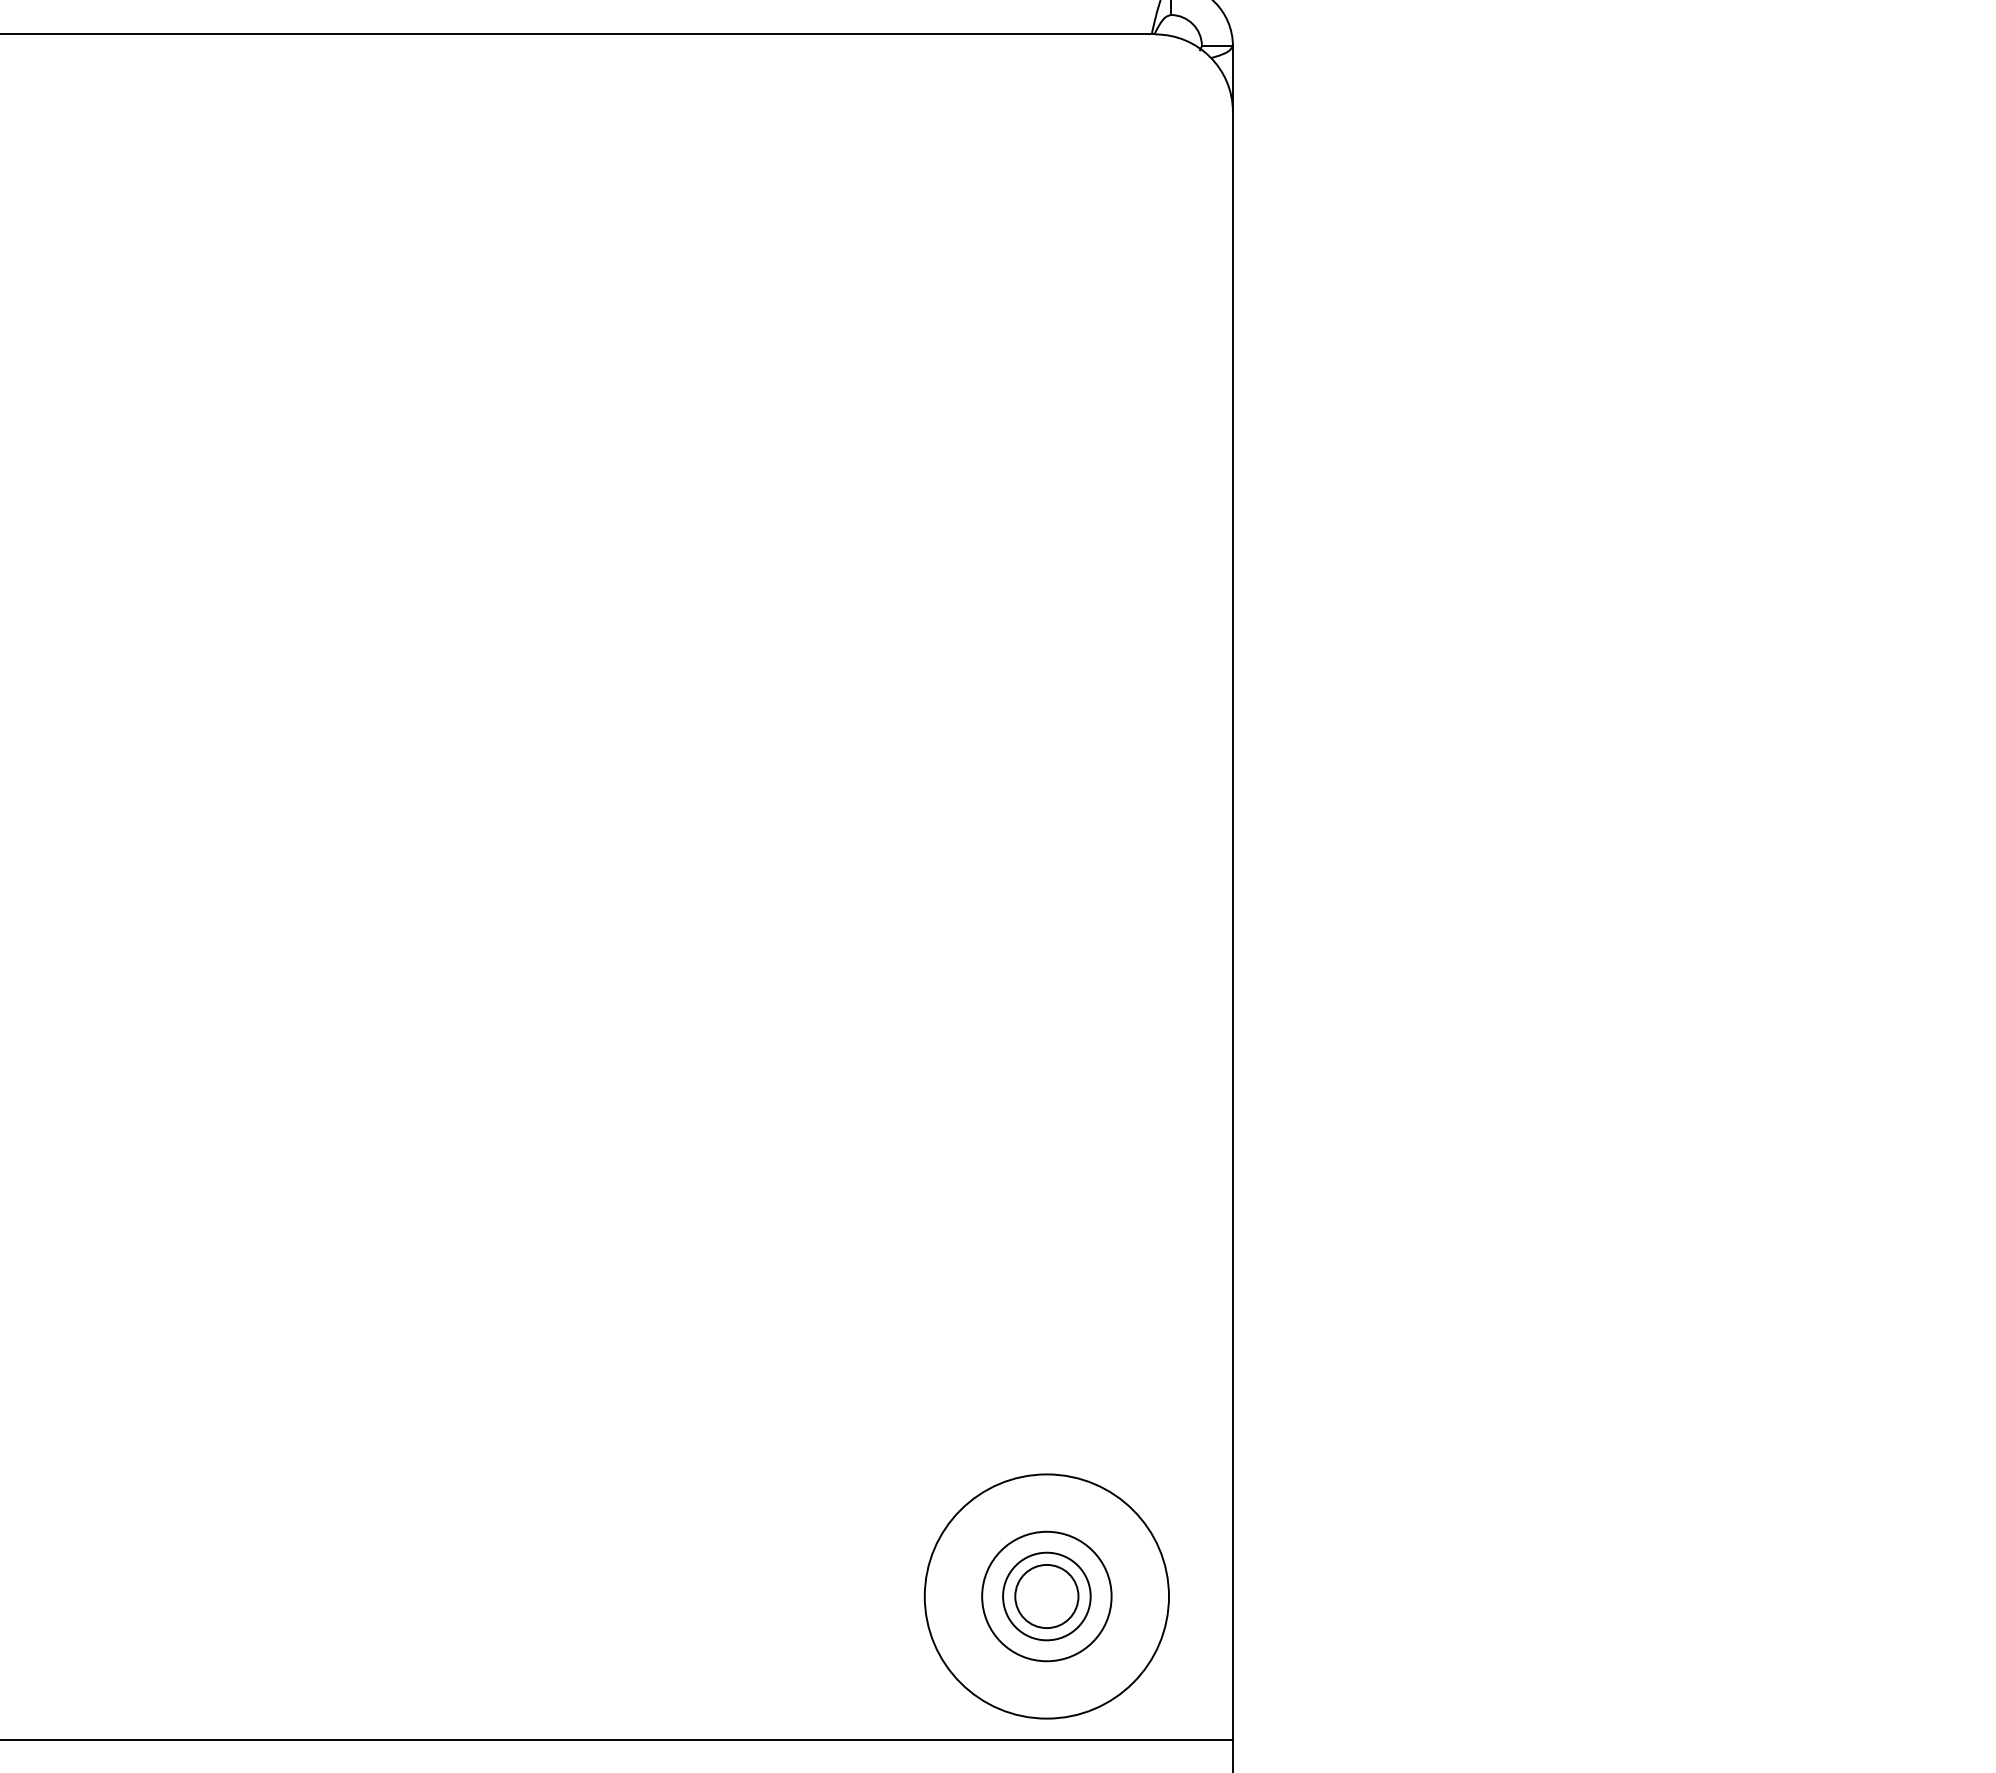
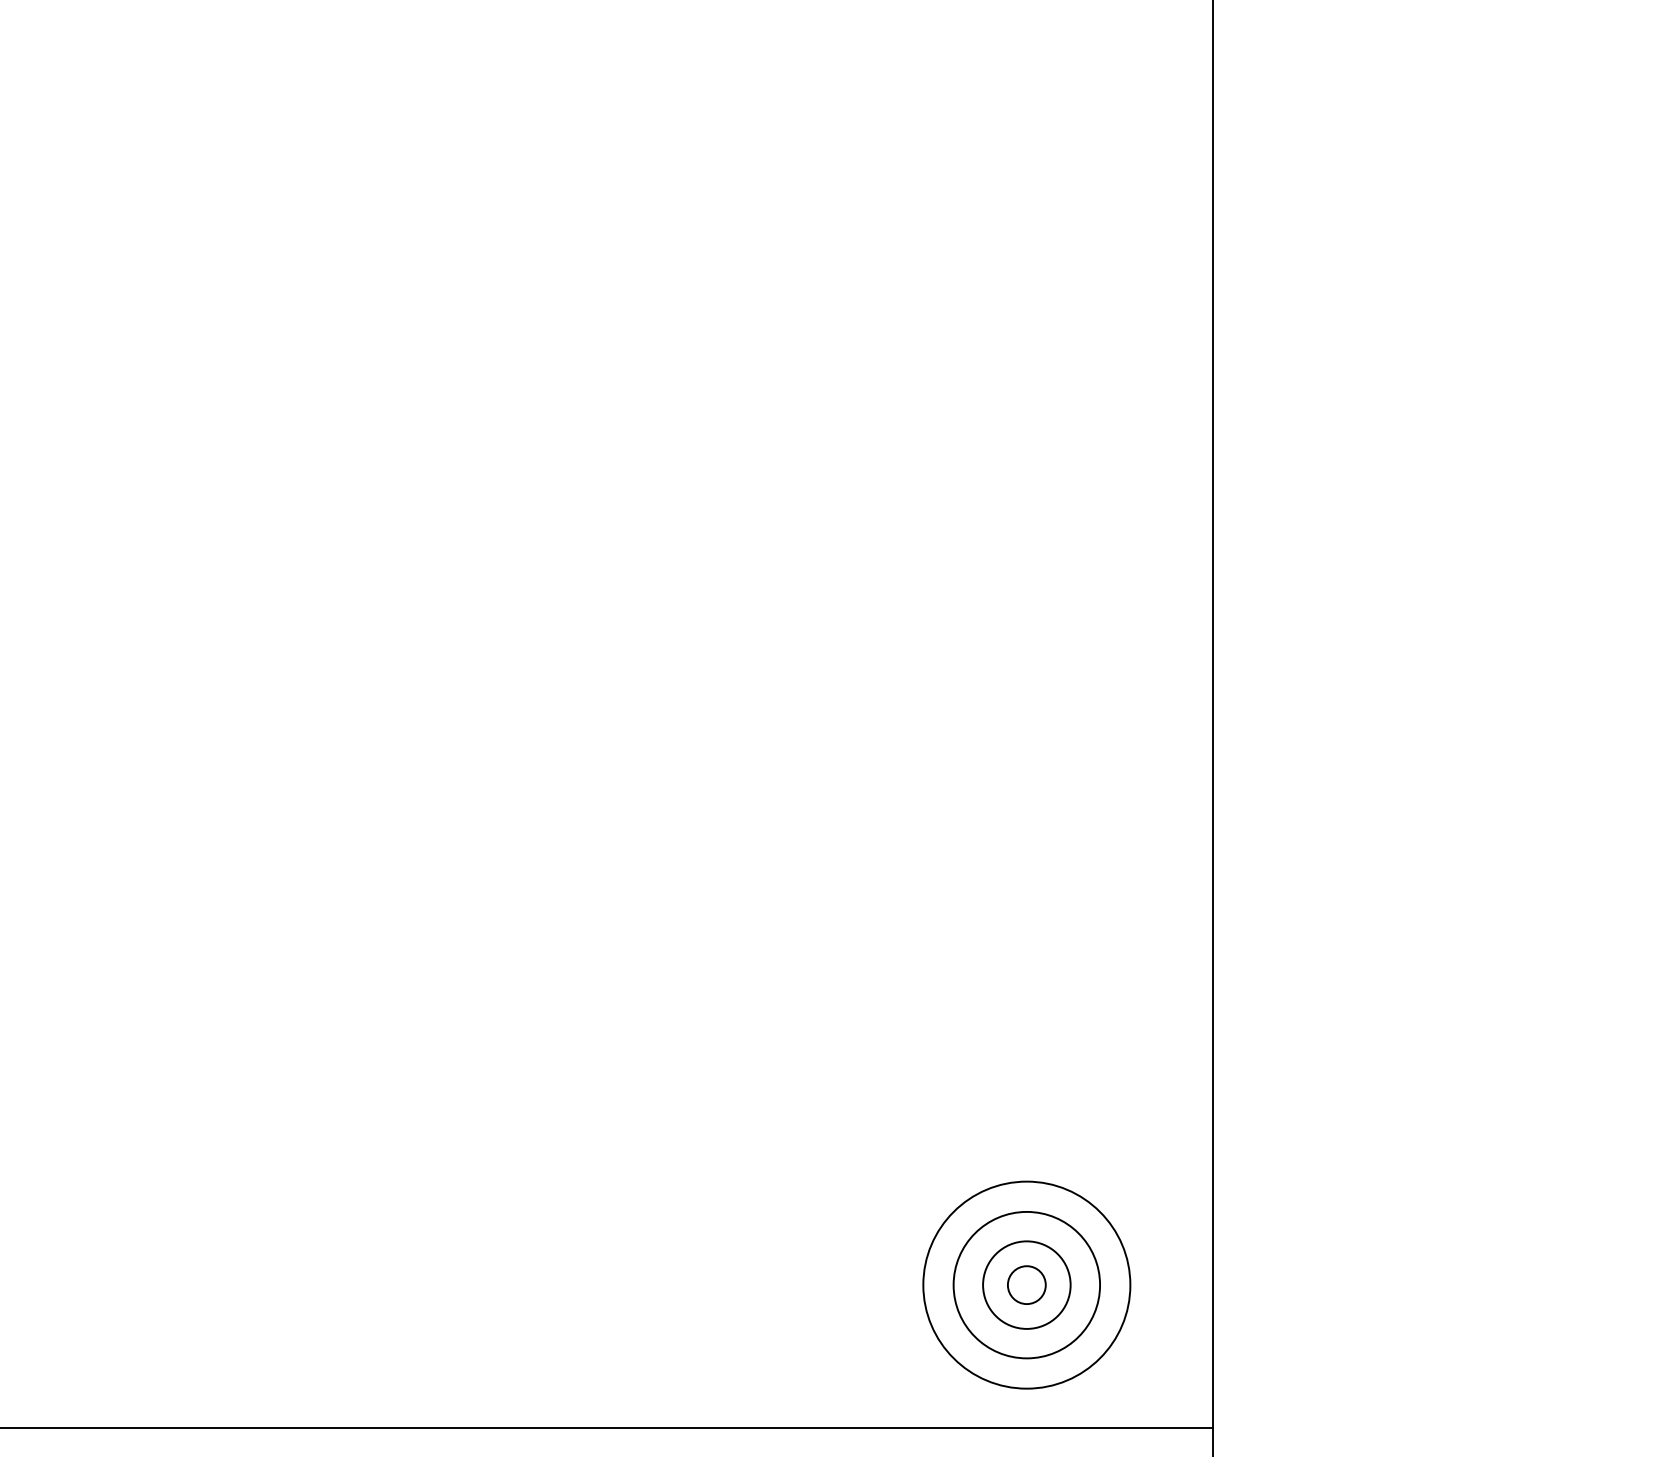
circle: (1046, 1596) -> (1026, 1285), size x0.6
circle: (1046, 1596) -> (1026, 1285), size x0.6
circle: (1046, 1596) -> (1026, 1285), size x1.6

